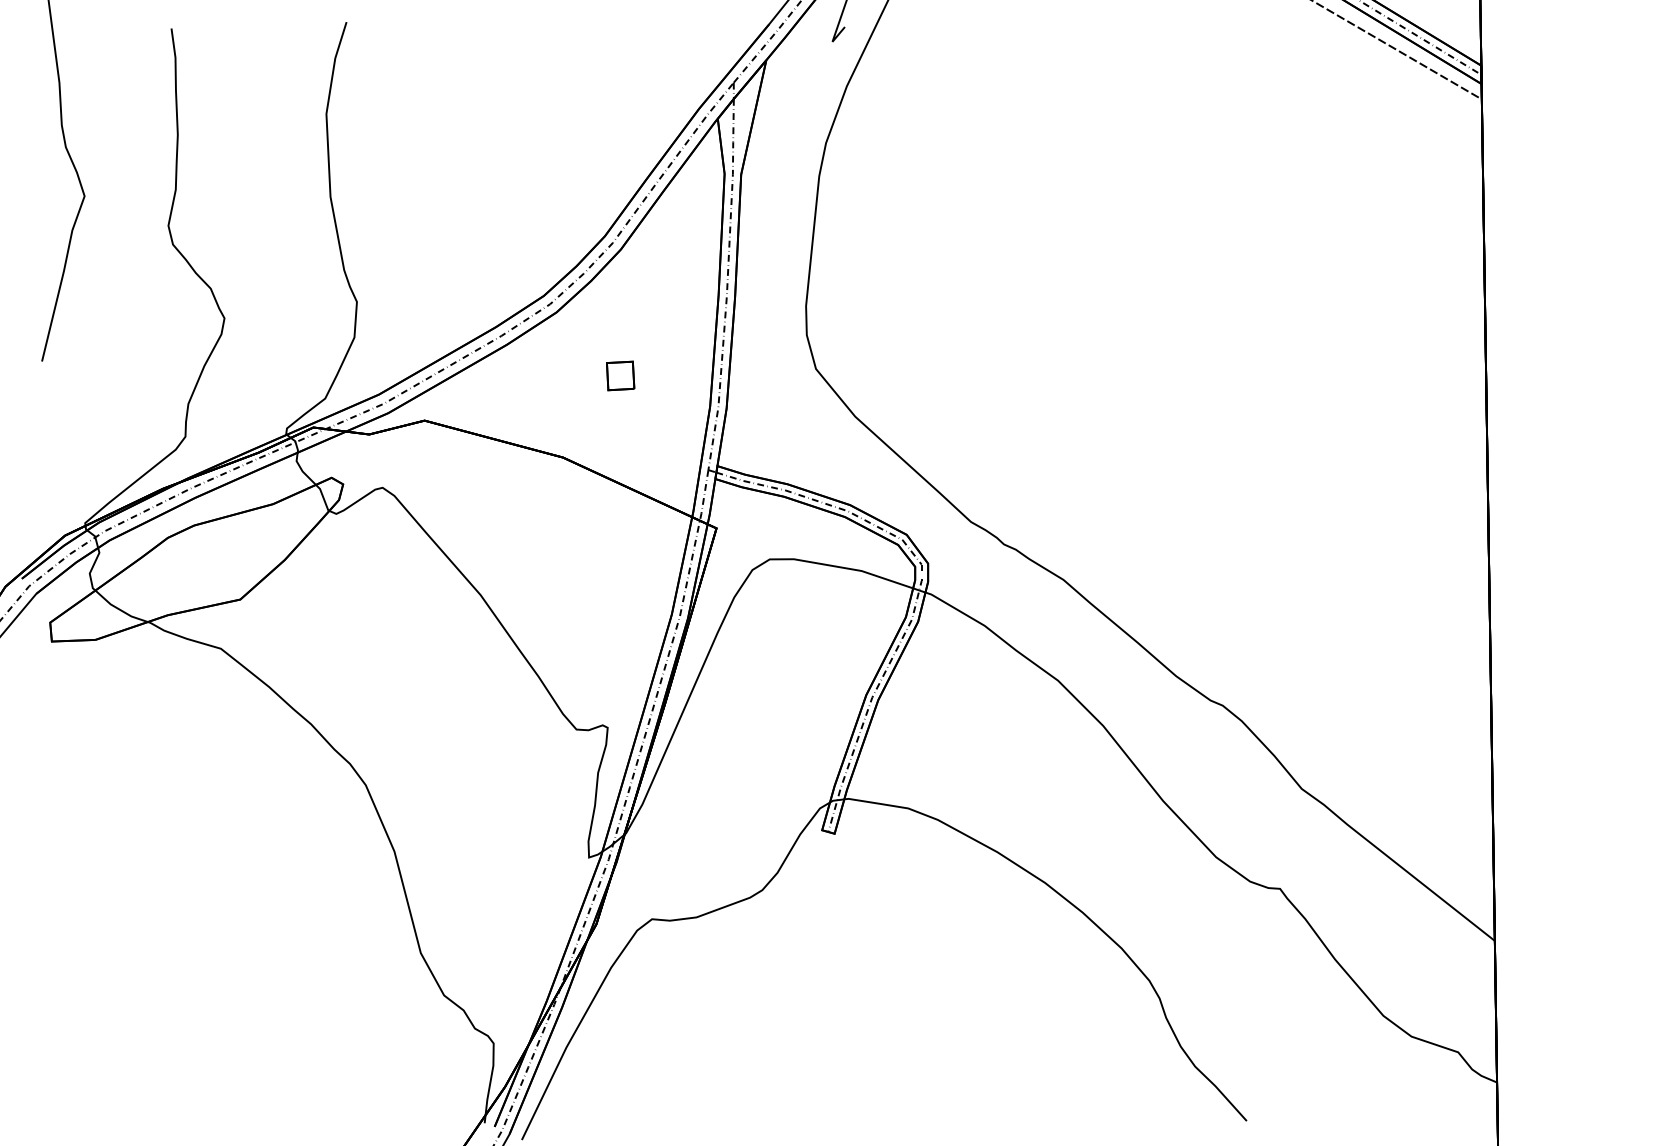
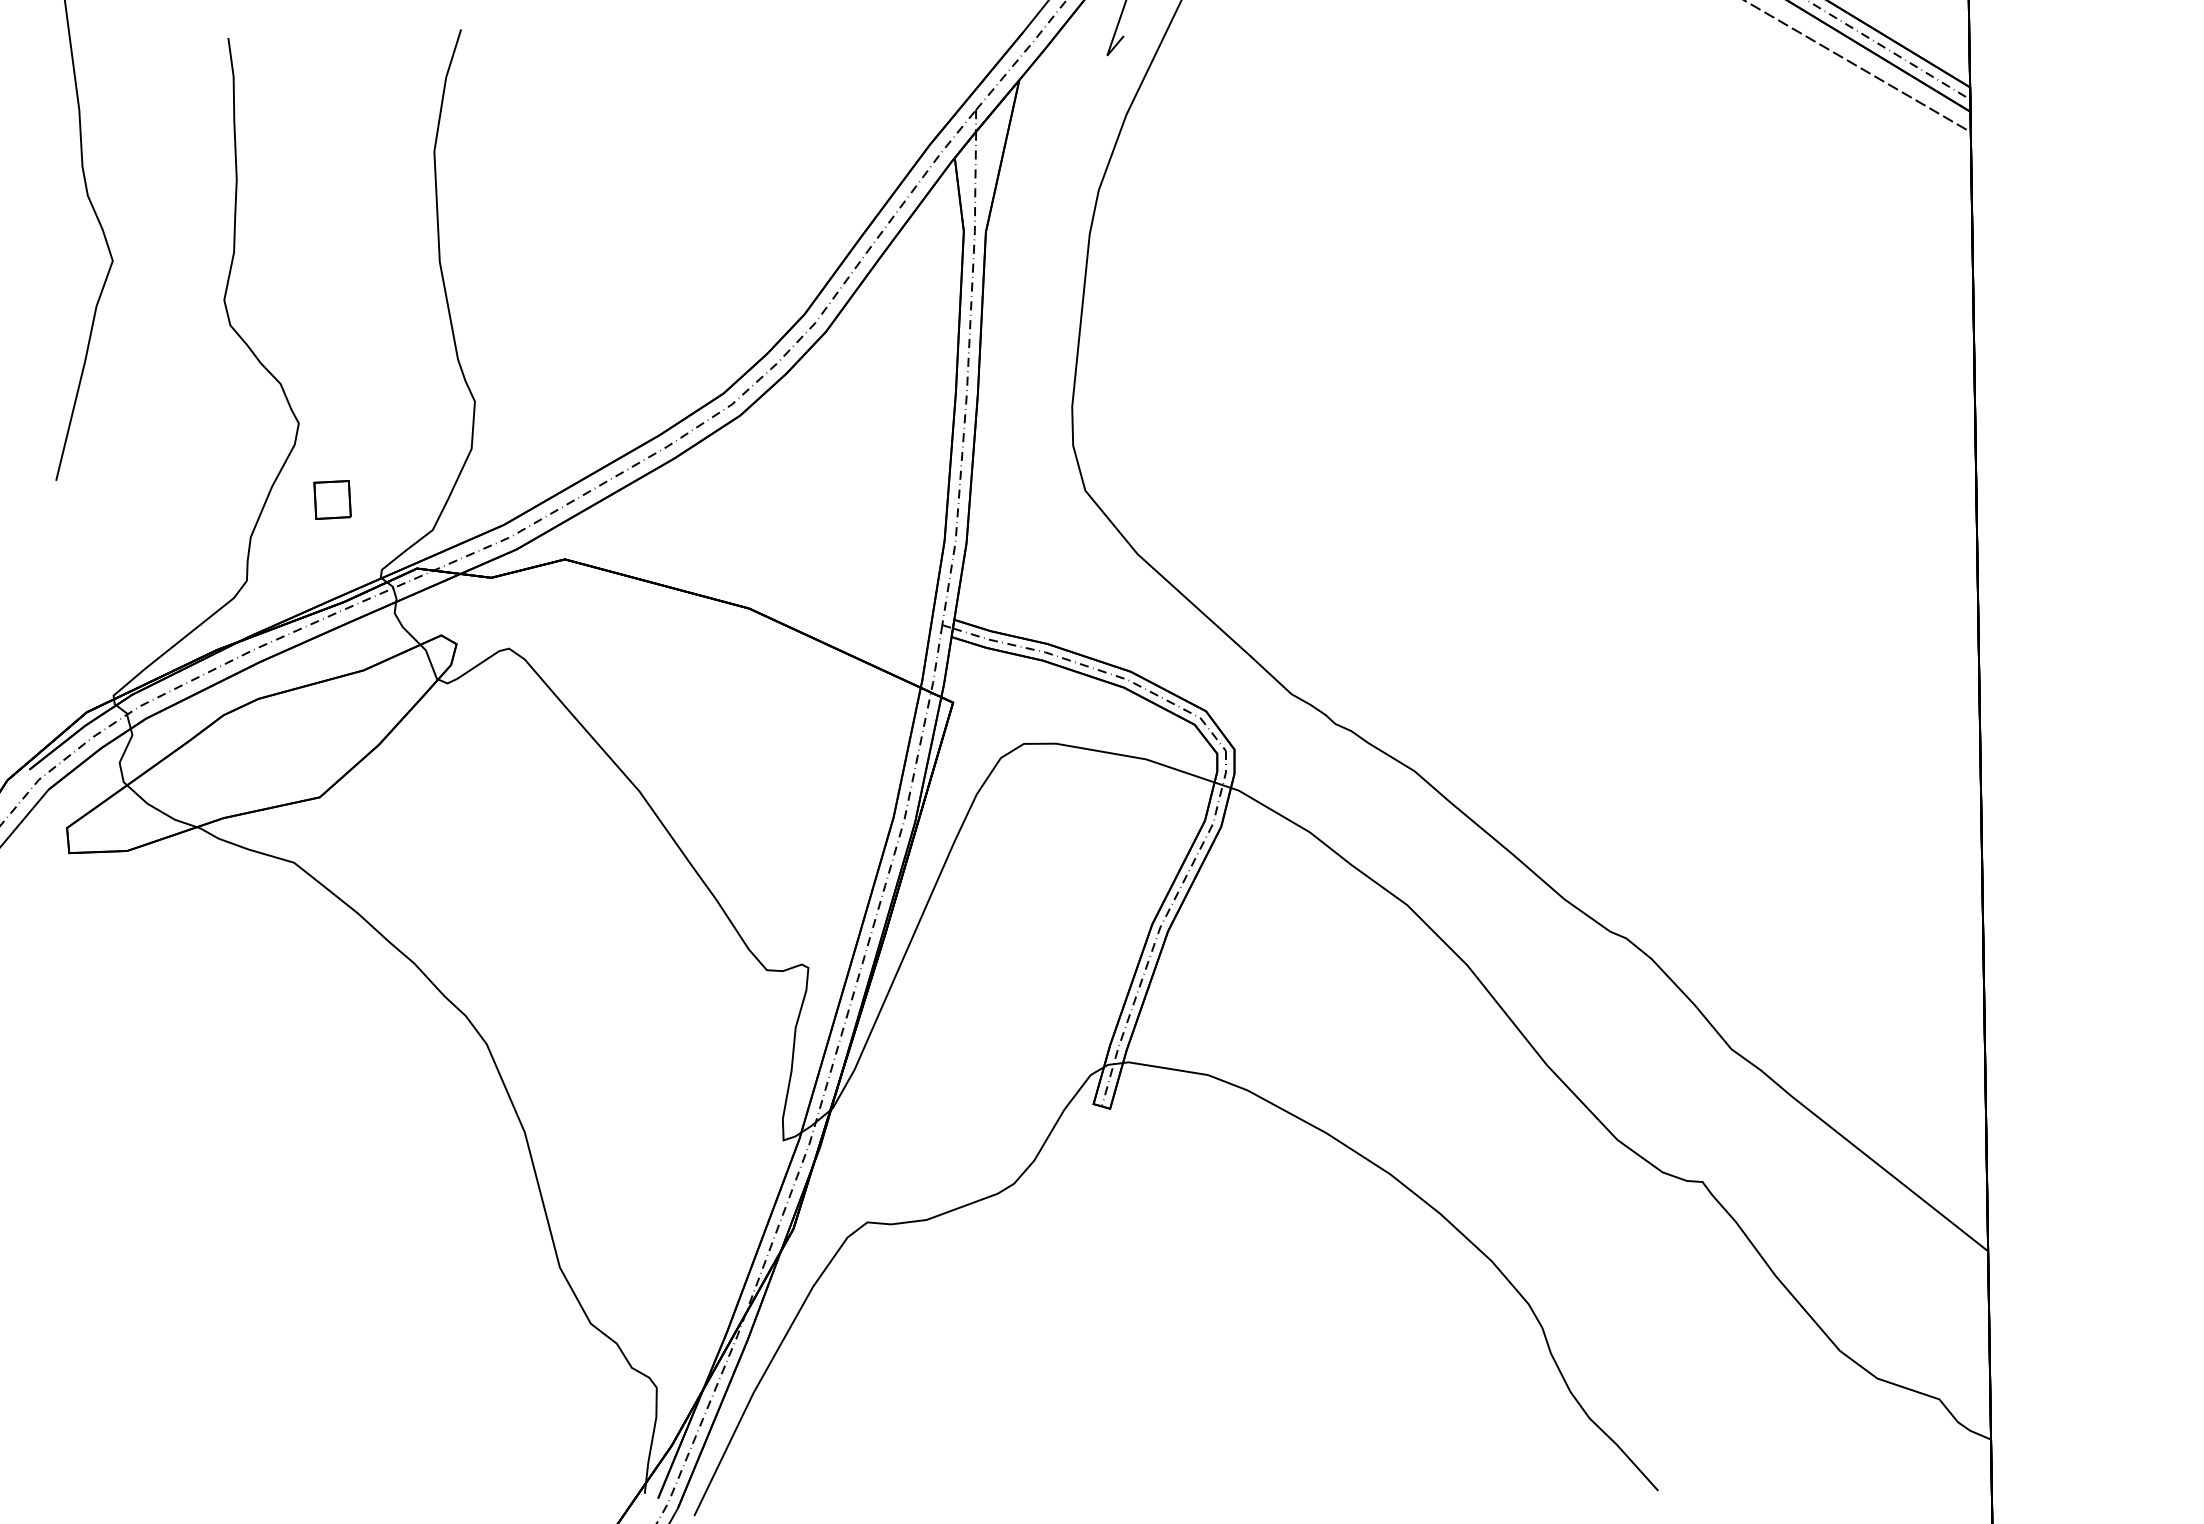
part: (620, 375) -> (332, 499), moved

